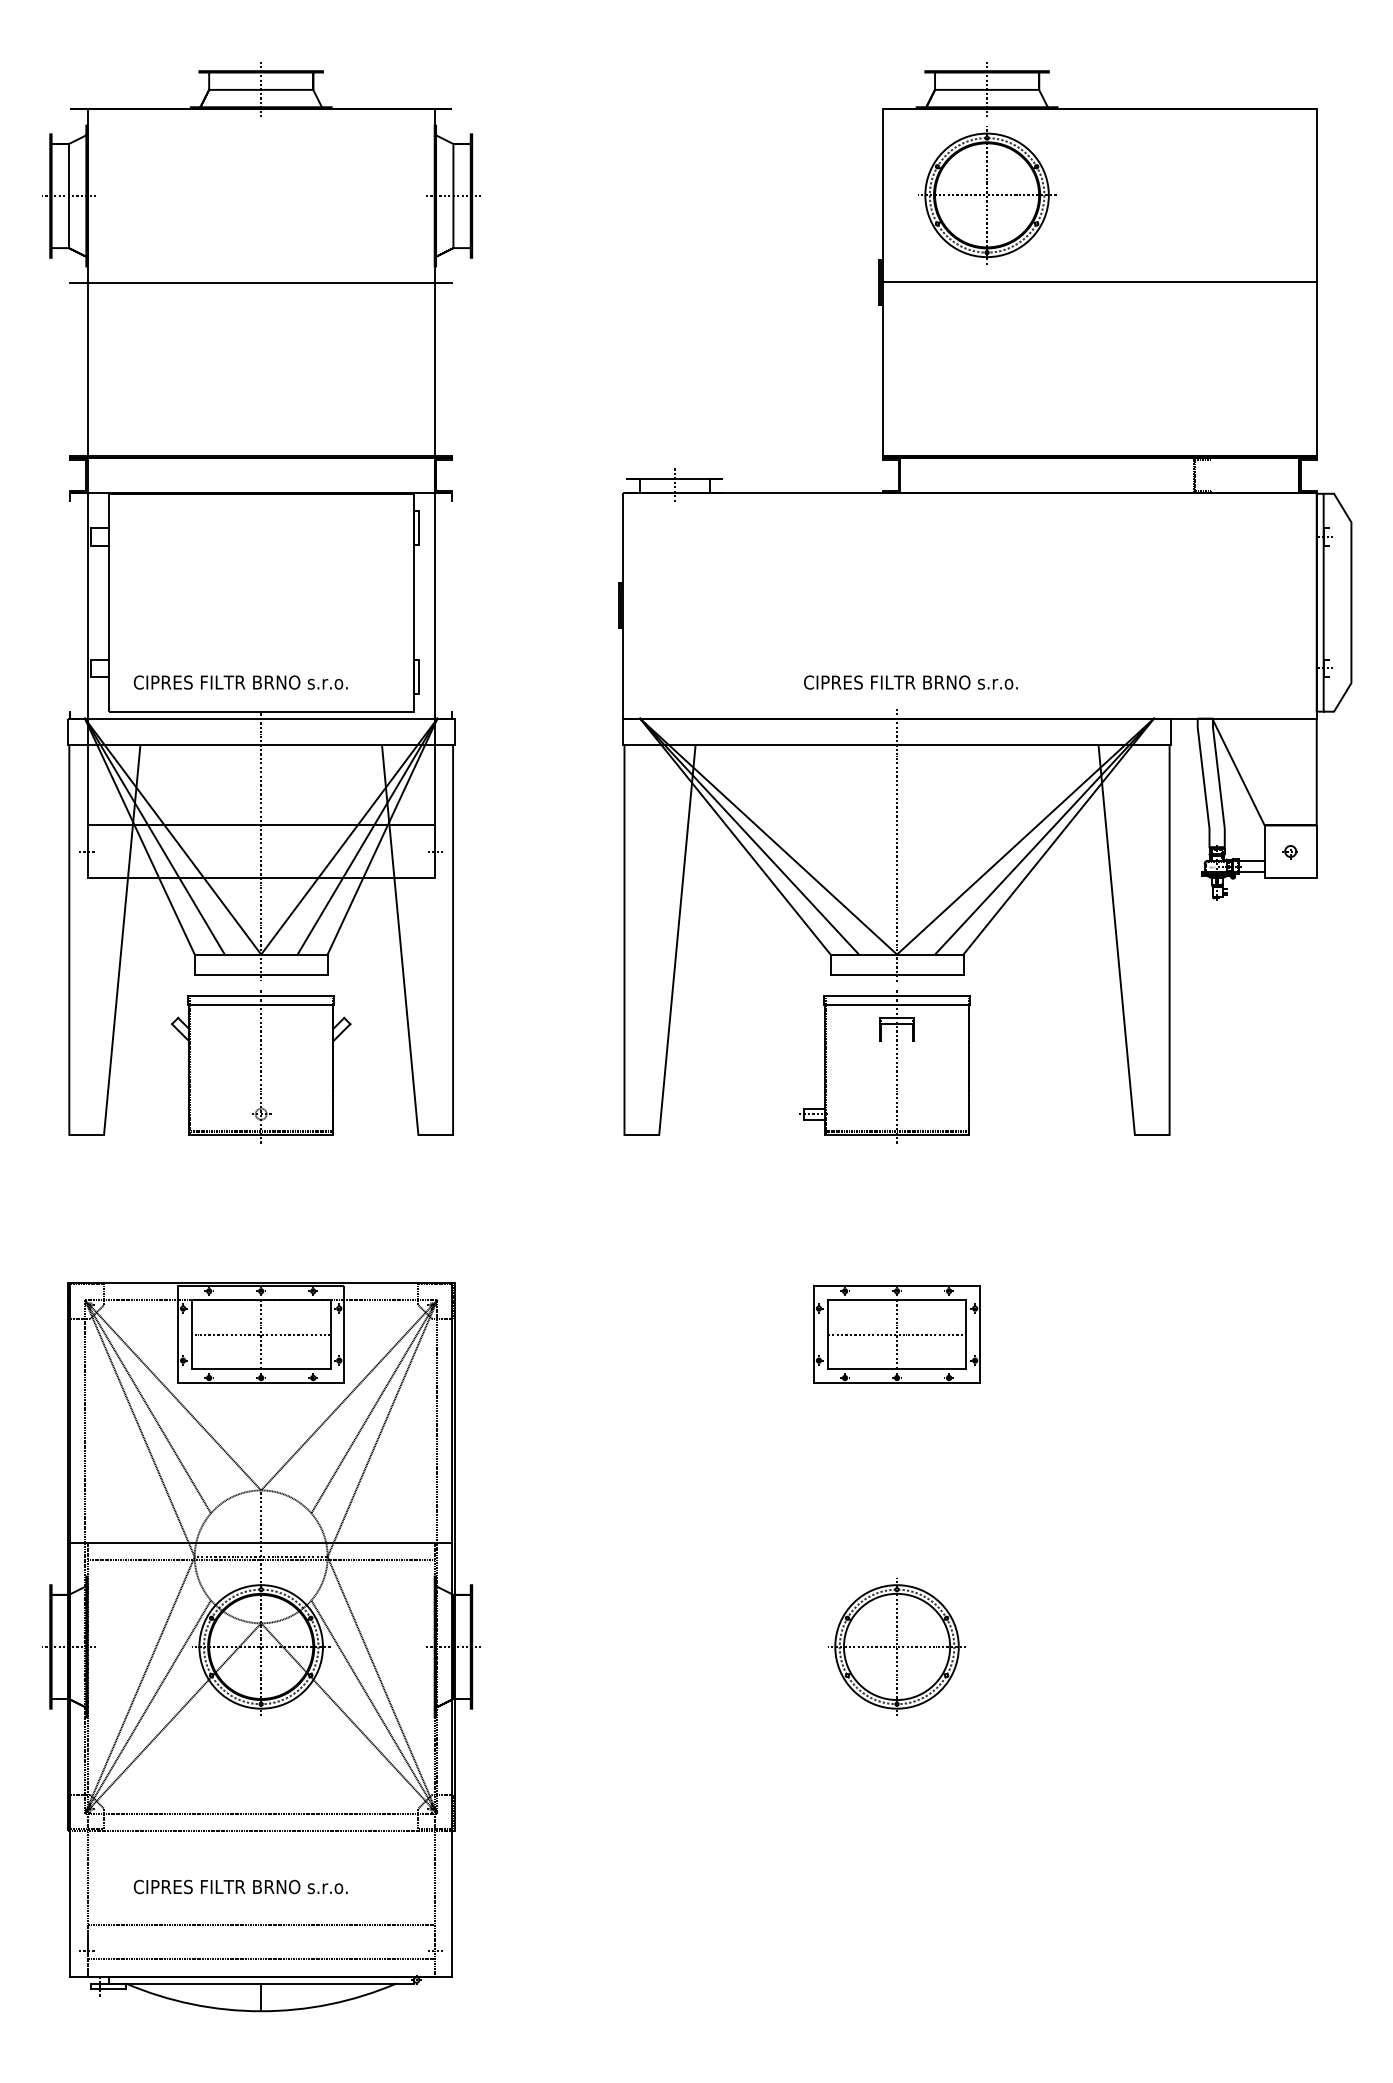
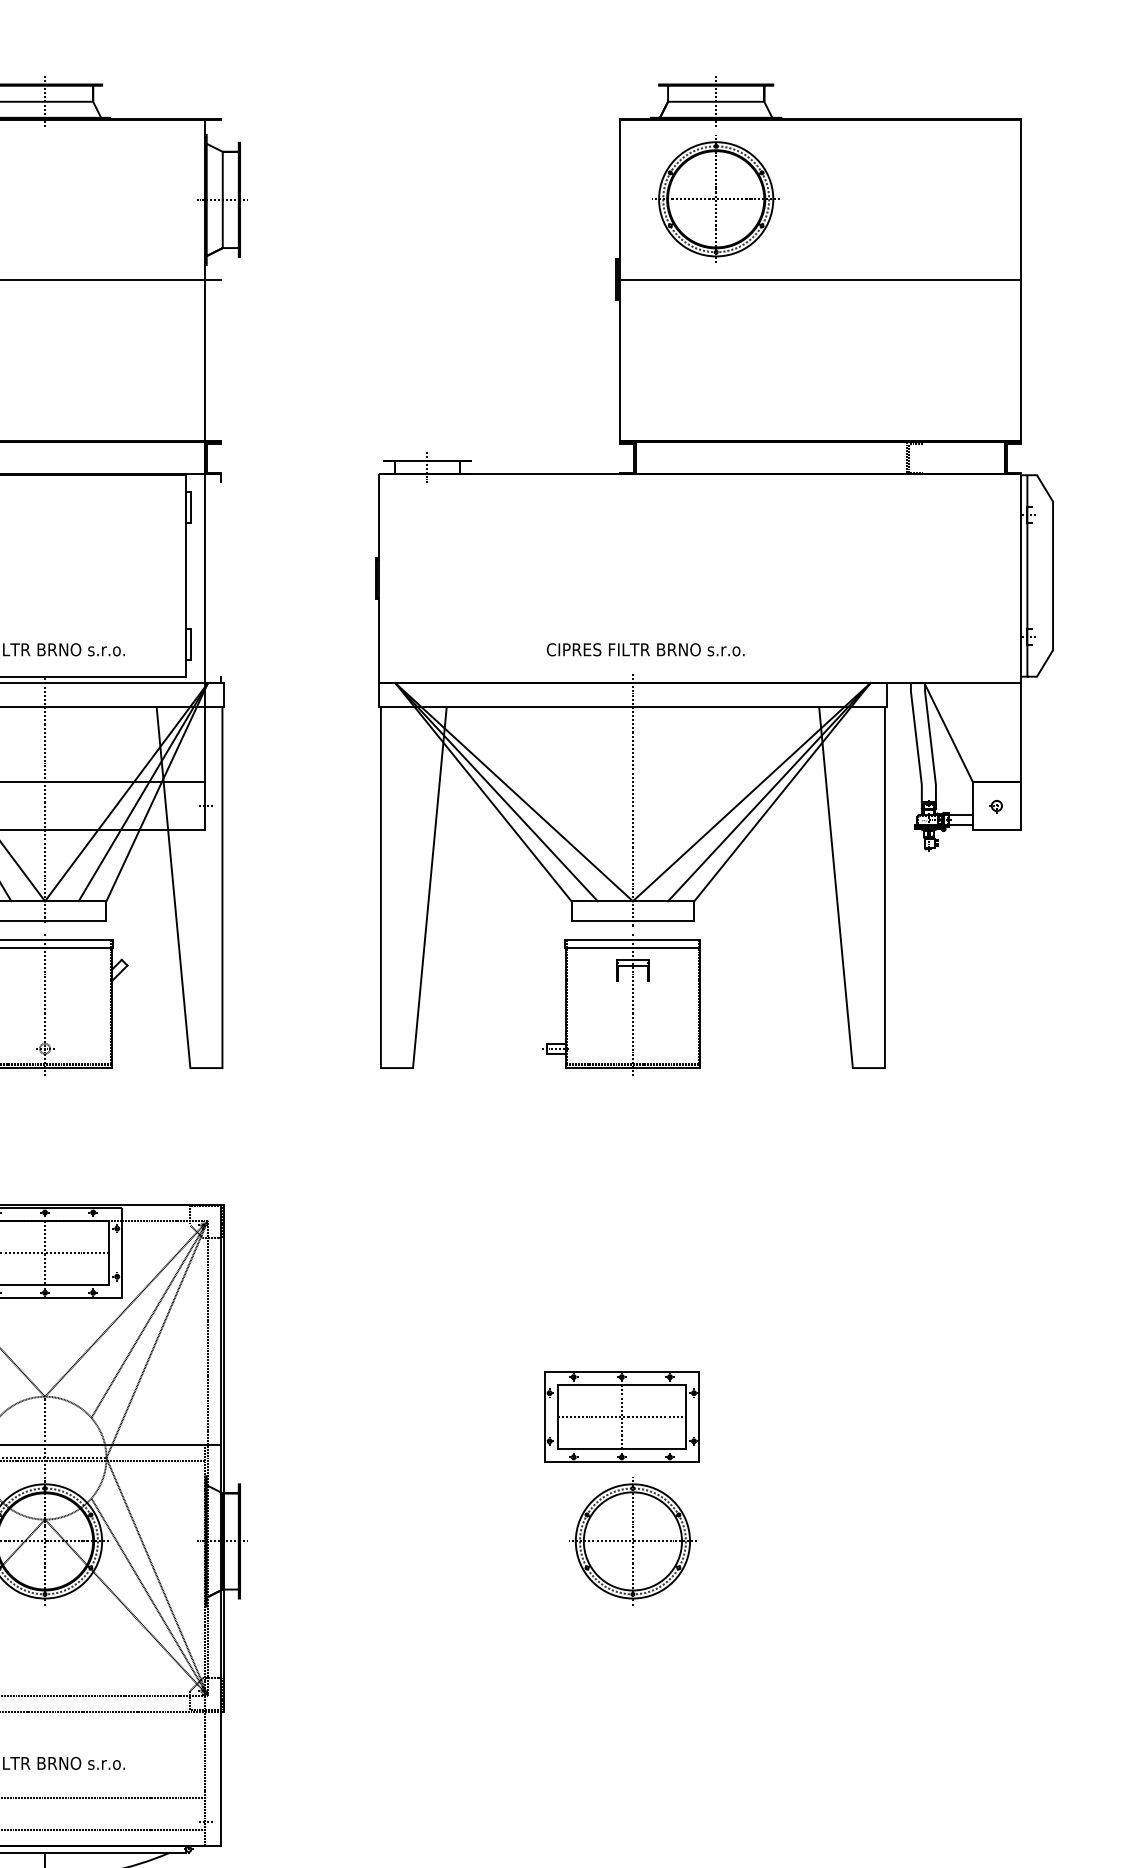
part: (896, 1334) -> (621, 1417), moved

